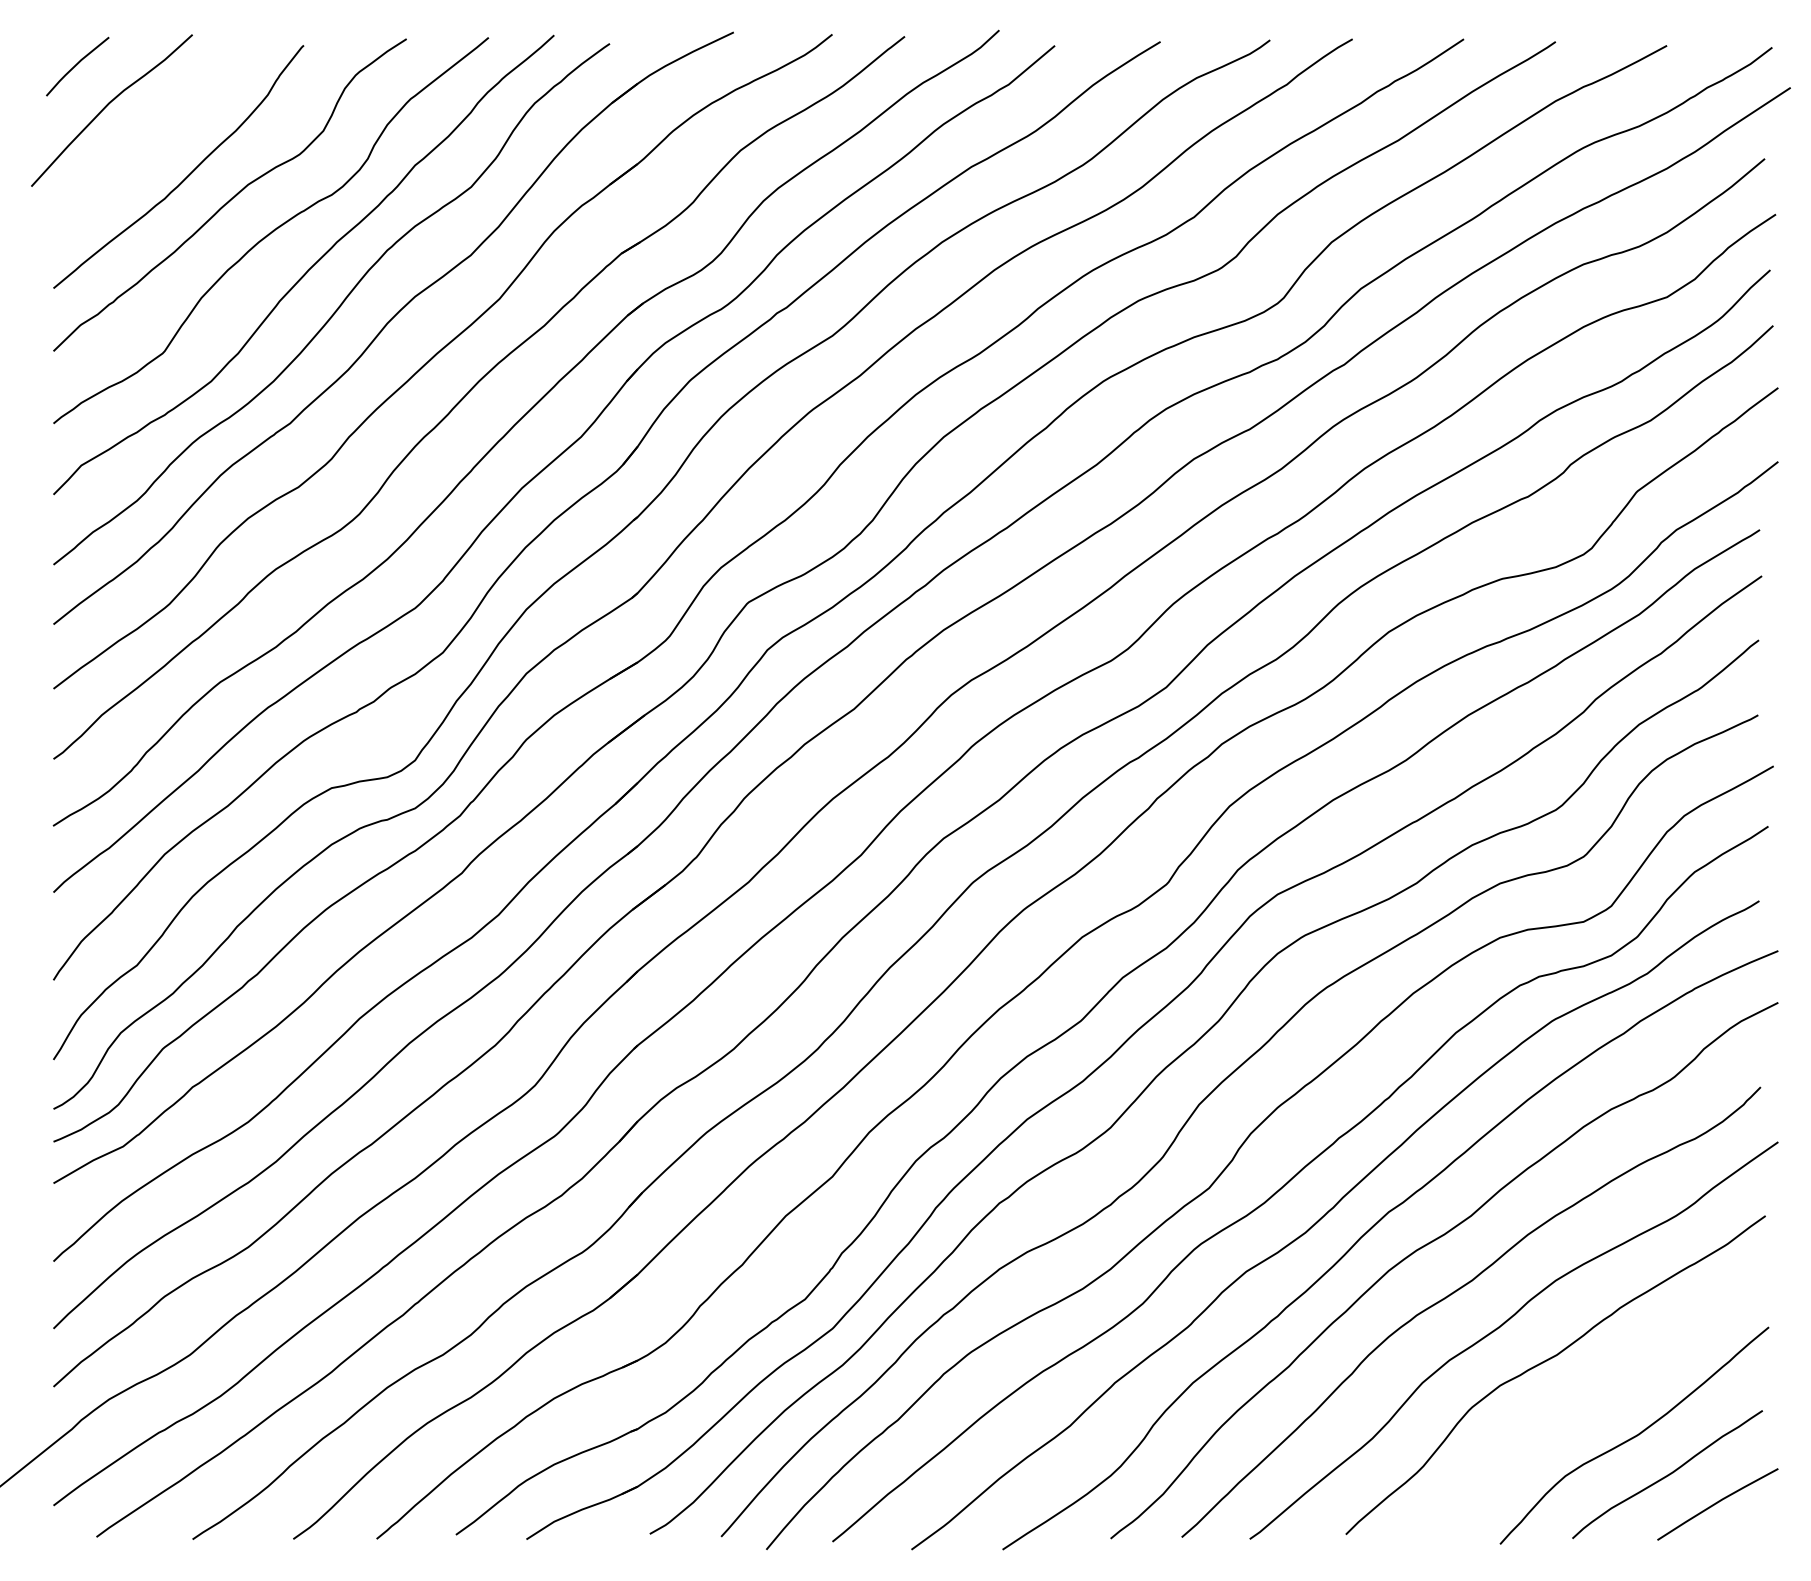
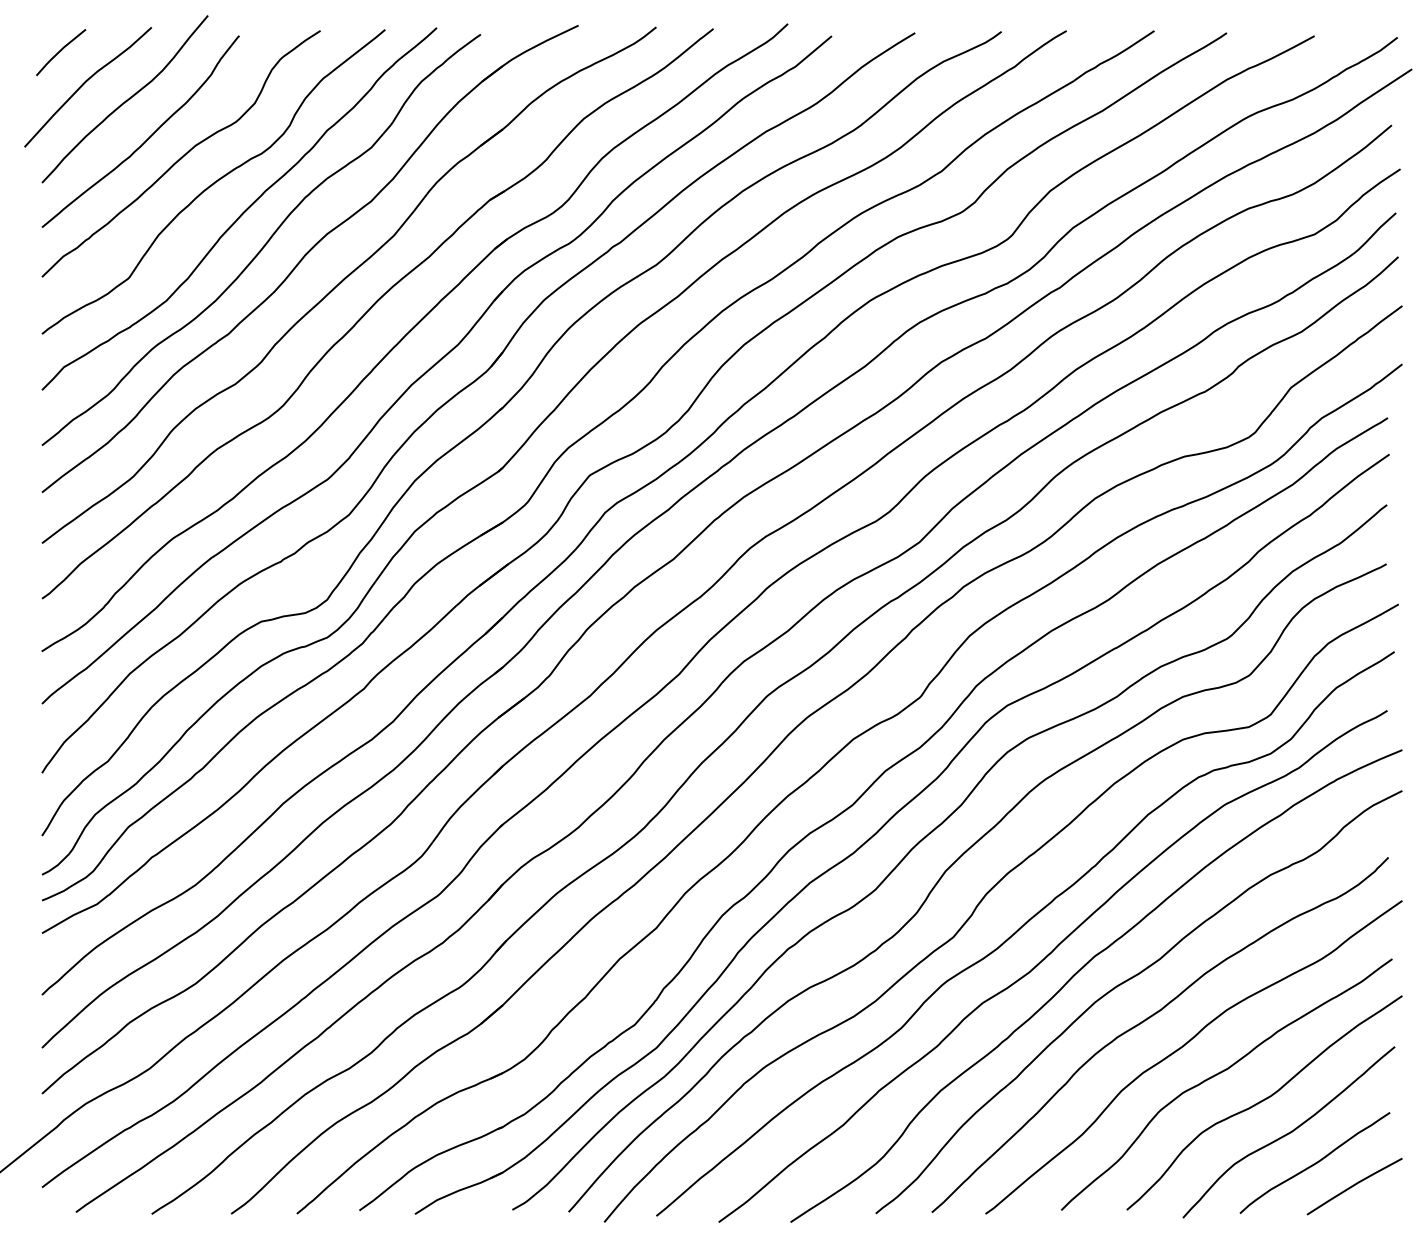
curve: (159, 127) -> (125, 100), added
curve: (1602, 1396) -> (1263, 1101), added

